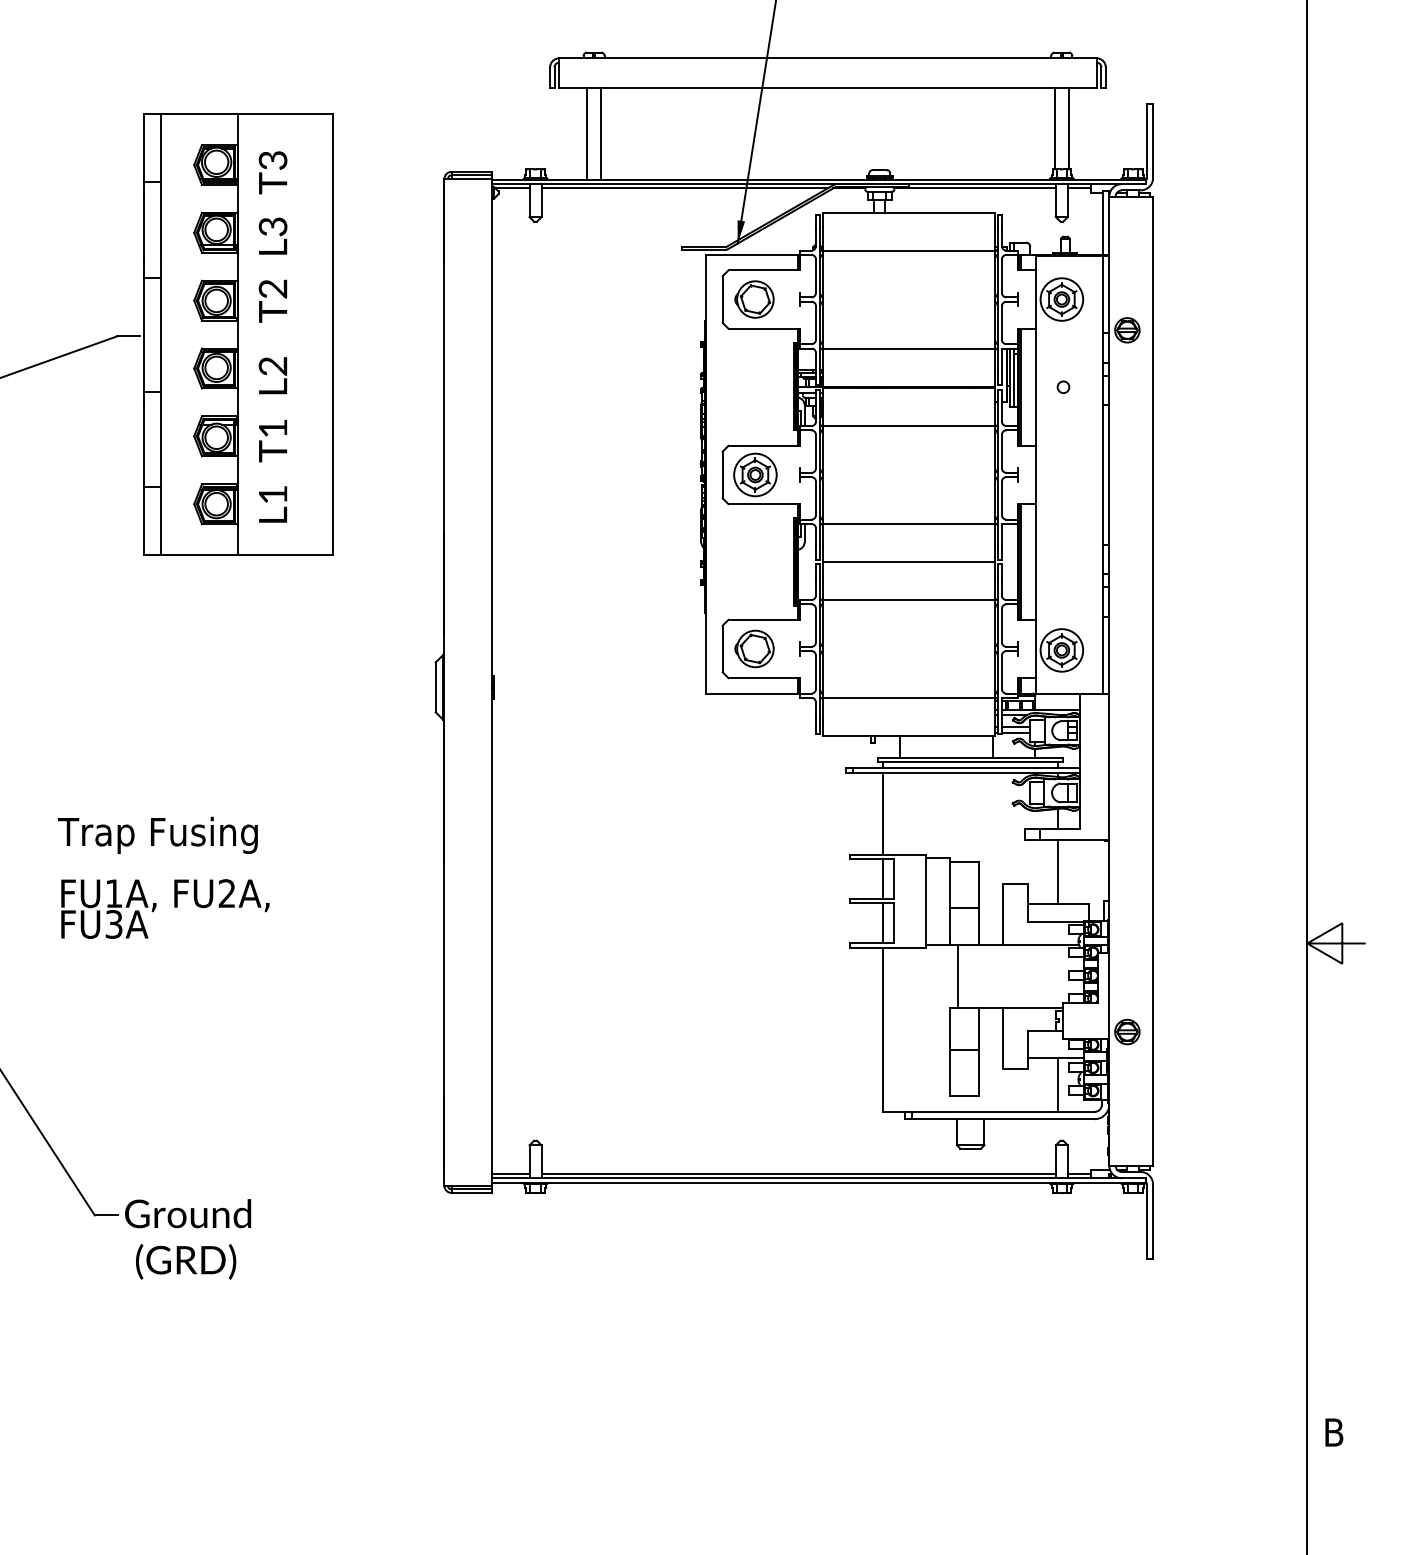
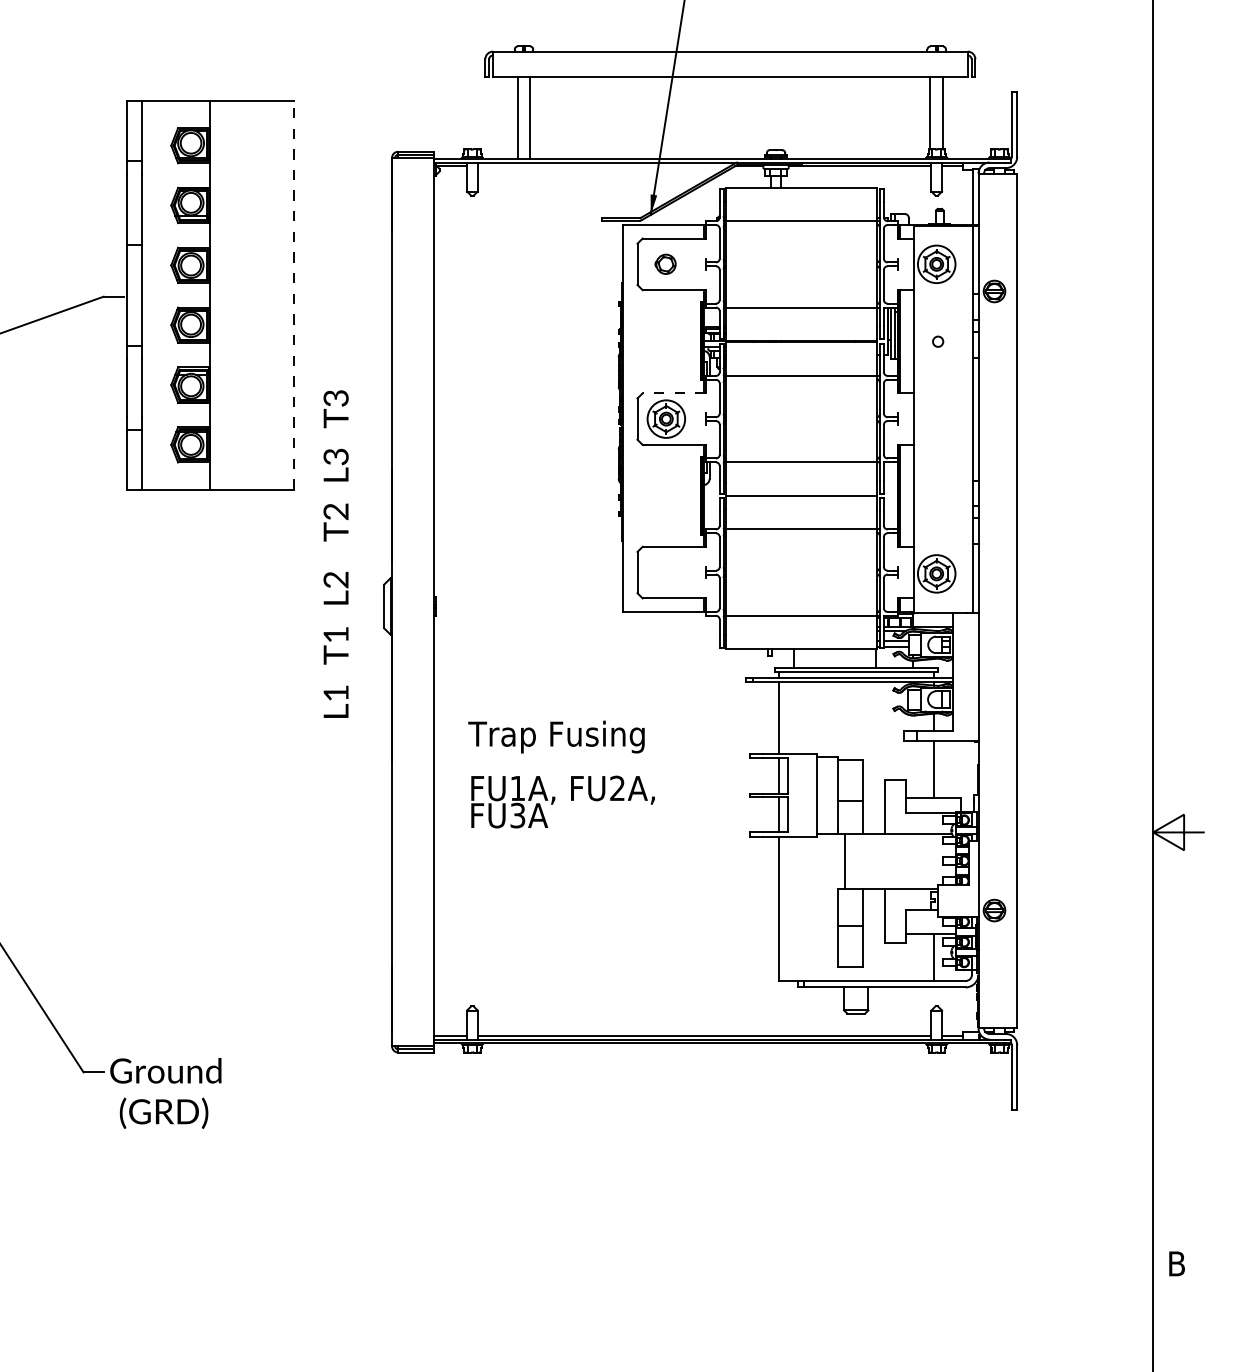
line: (684, 188) -> (603, 166), removed
part: (754, 299) -> (665, 264), size x0.6
line: (332, 334) -> (293, 295), solid -> dashed
text: (272, 336) -> (335, 553), moved
line: (764, 445) -> (674, 393), solid -> dashed
part: (754, 648) -> (665, 572), removed
text: (163, 877) -> (561, 774), moved

